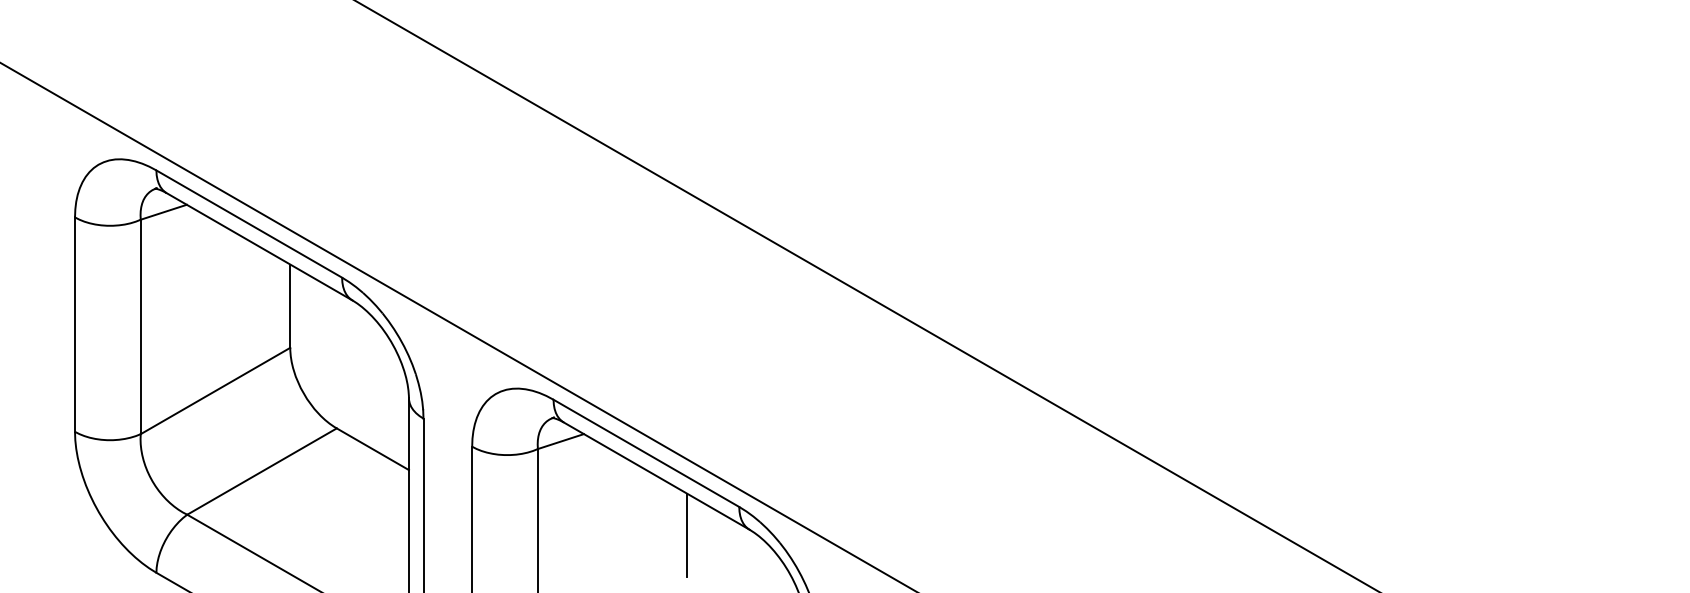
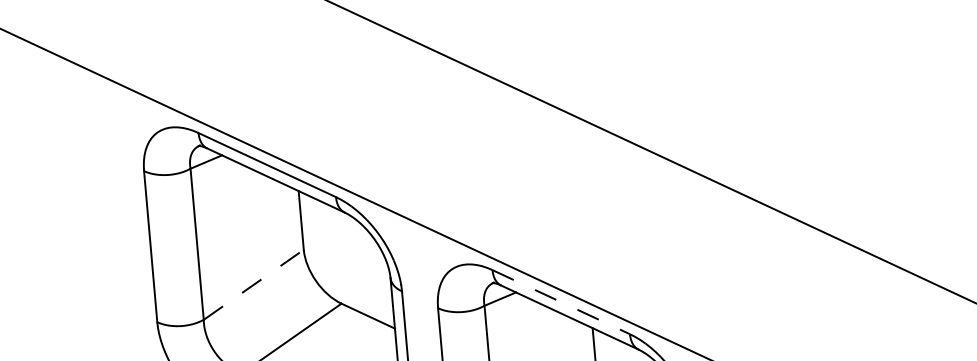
line: (215, 390) -> (253, 284), solid -> dashed
line: (646, 453) -> (561, 302), solid -> dashed

